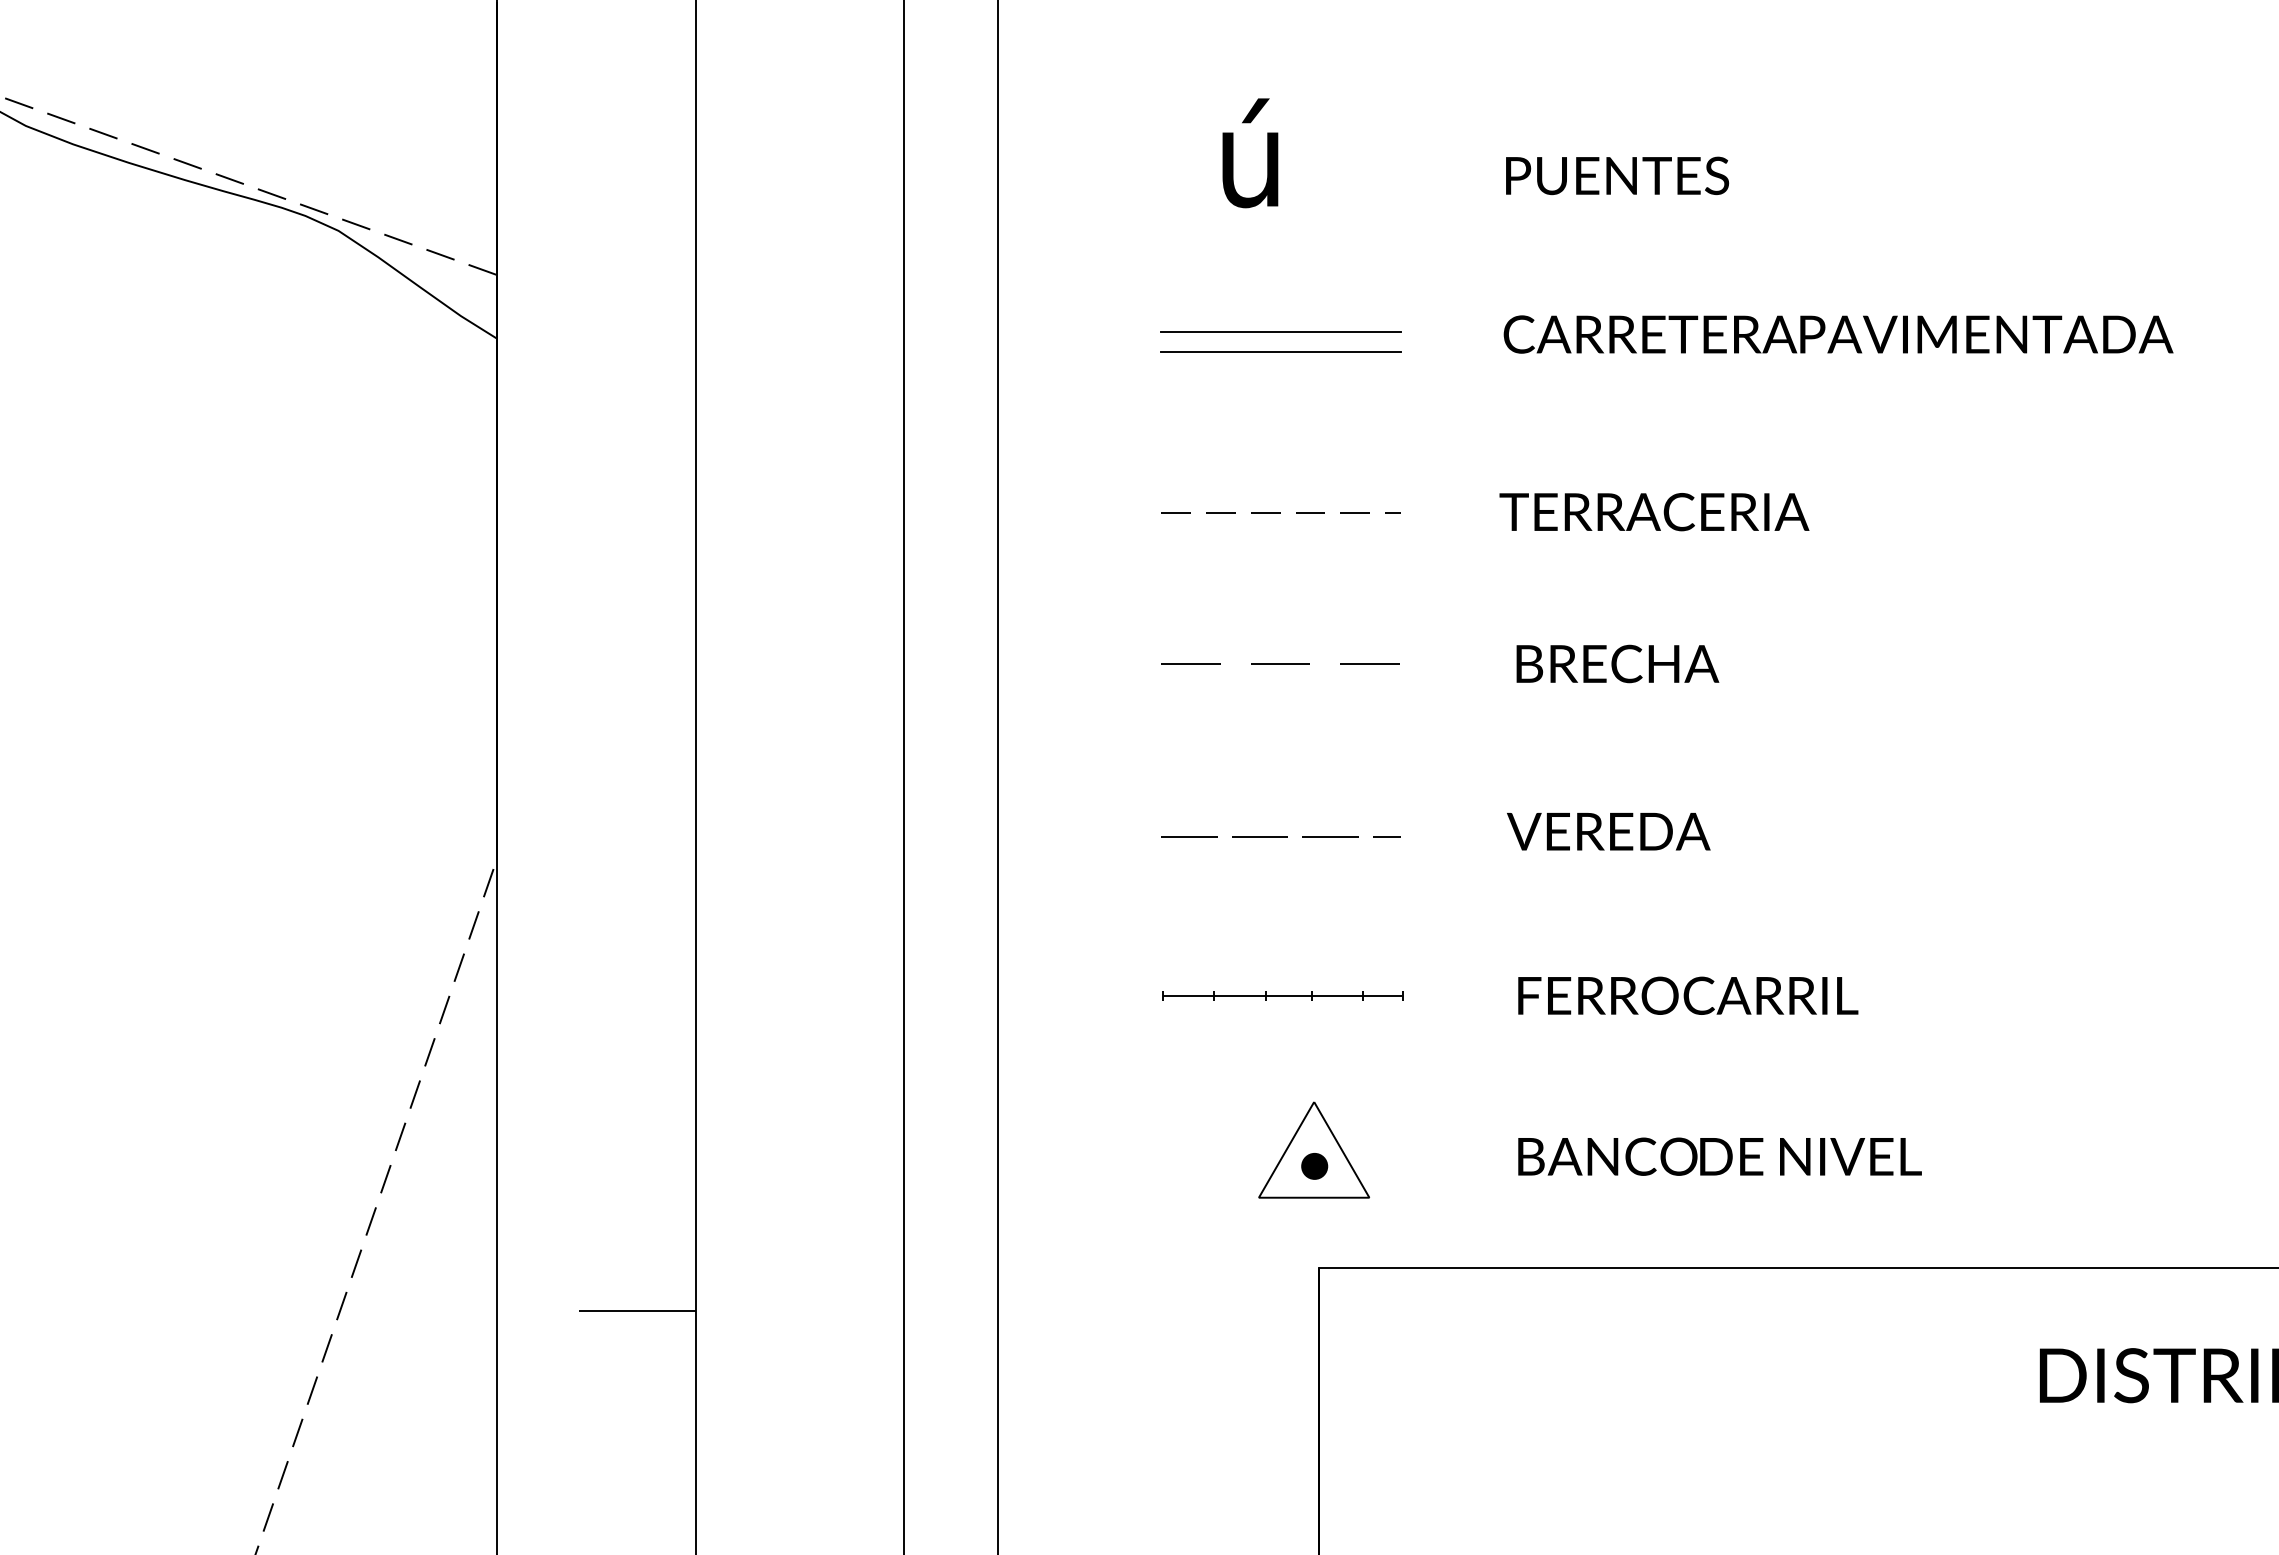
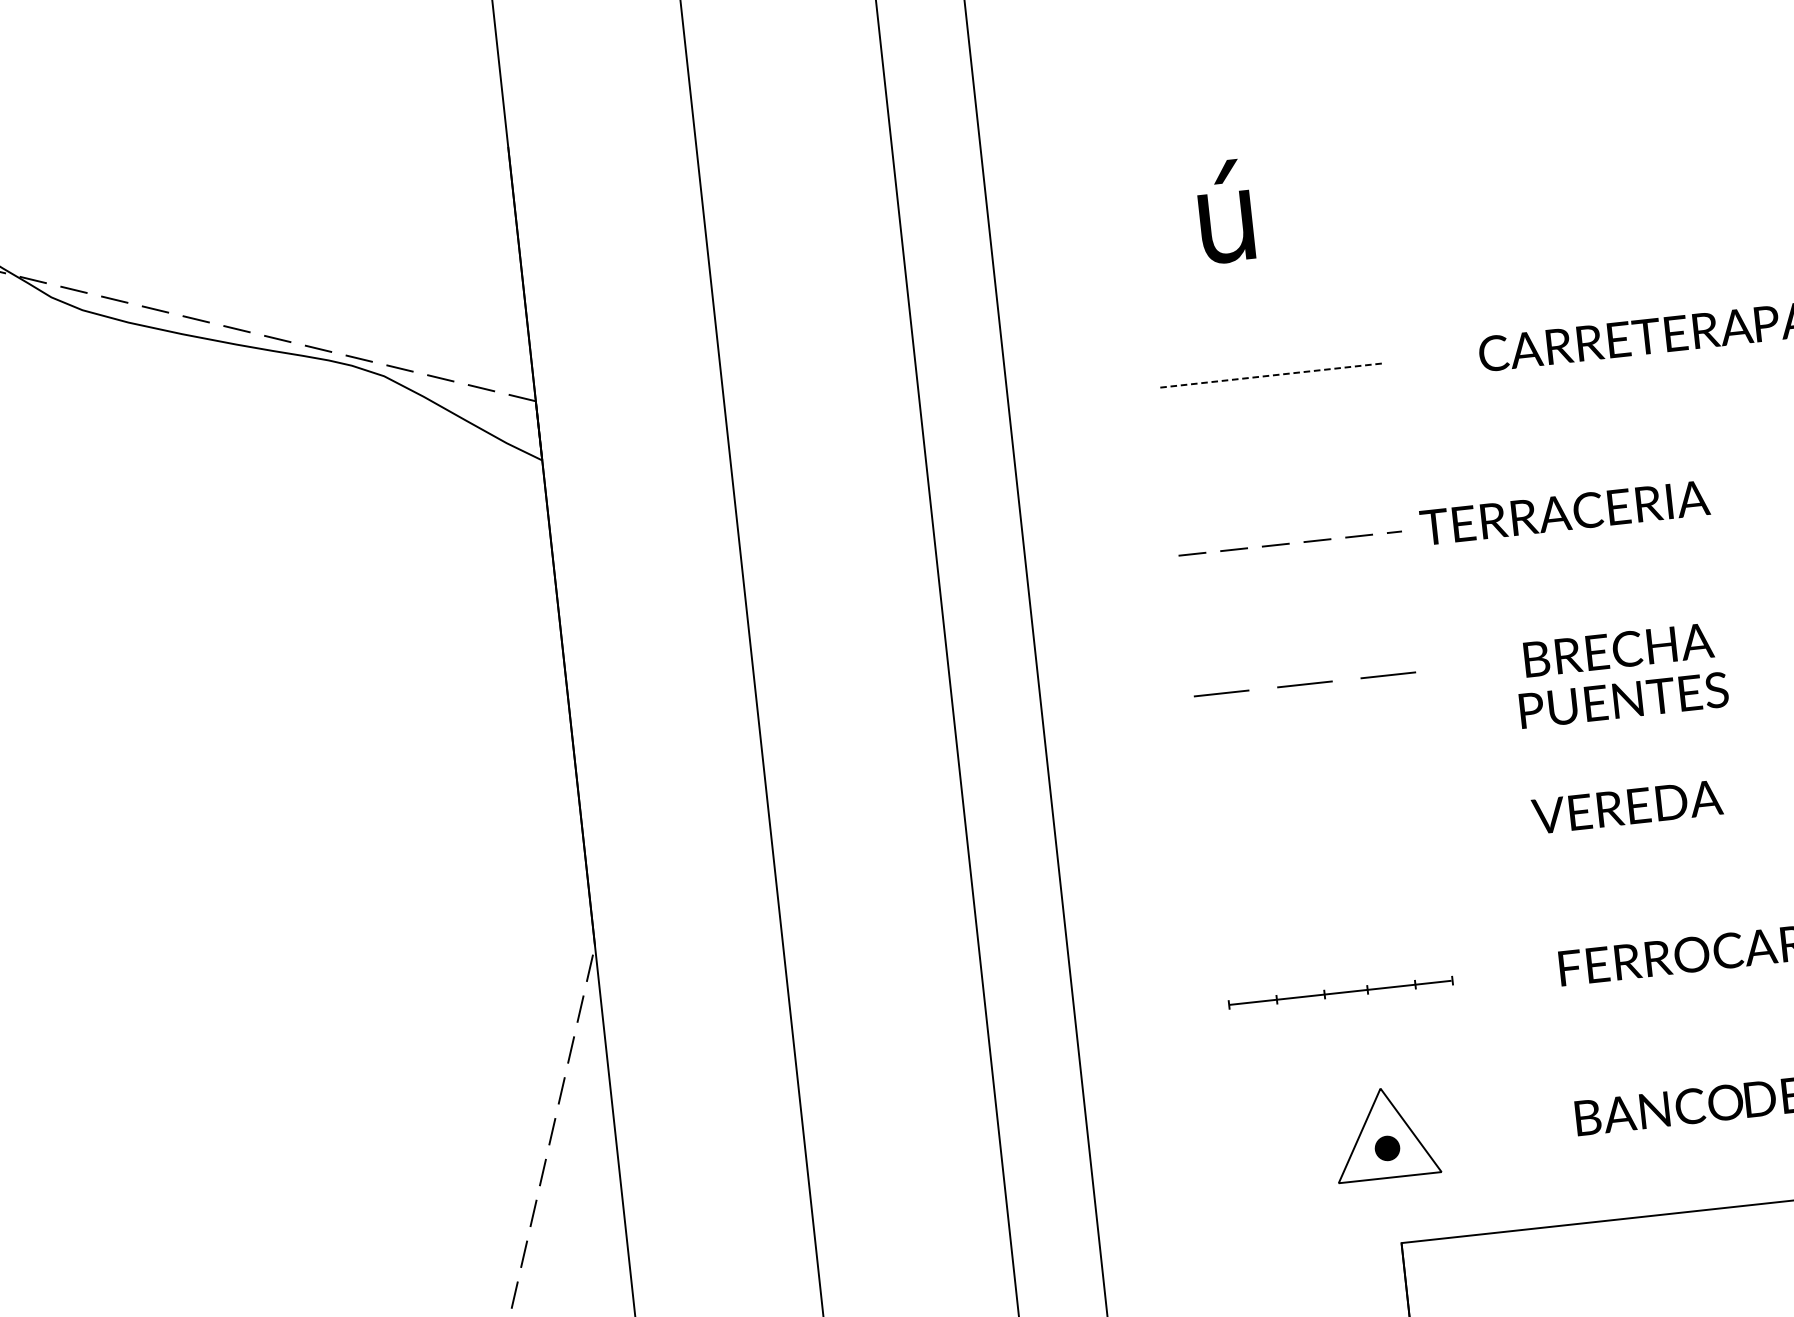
text: (1617, 175) -> (1624, 699), moved
line: (1281, 332) -> (1272, 375), solid -> dashed
line: (1281, 351) -> (1274, 393), removed
text: (1654, 512) -> (1565, 513), moved
line: (1280, 836) -> (1322, 844), removed

